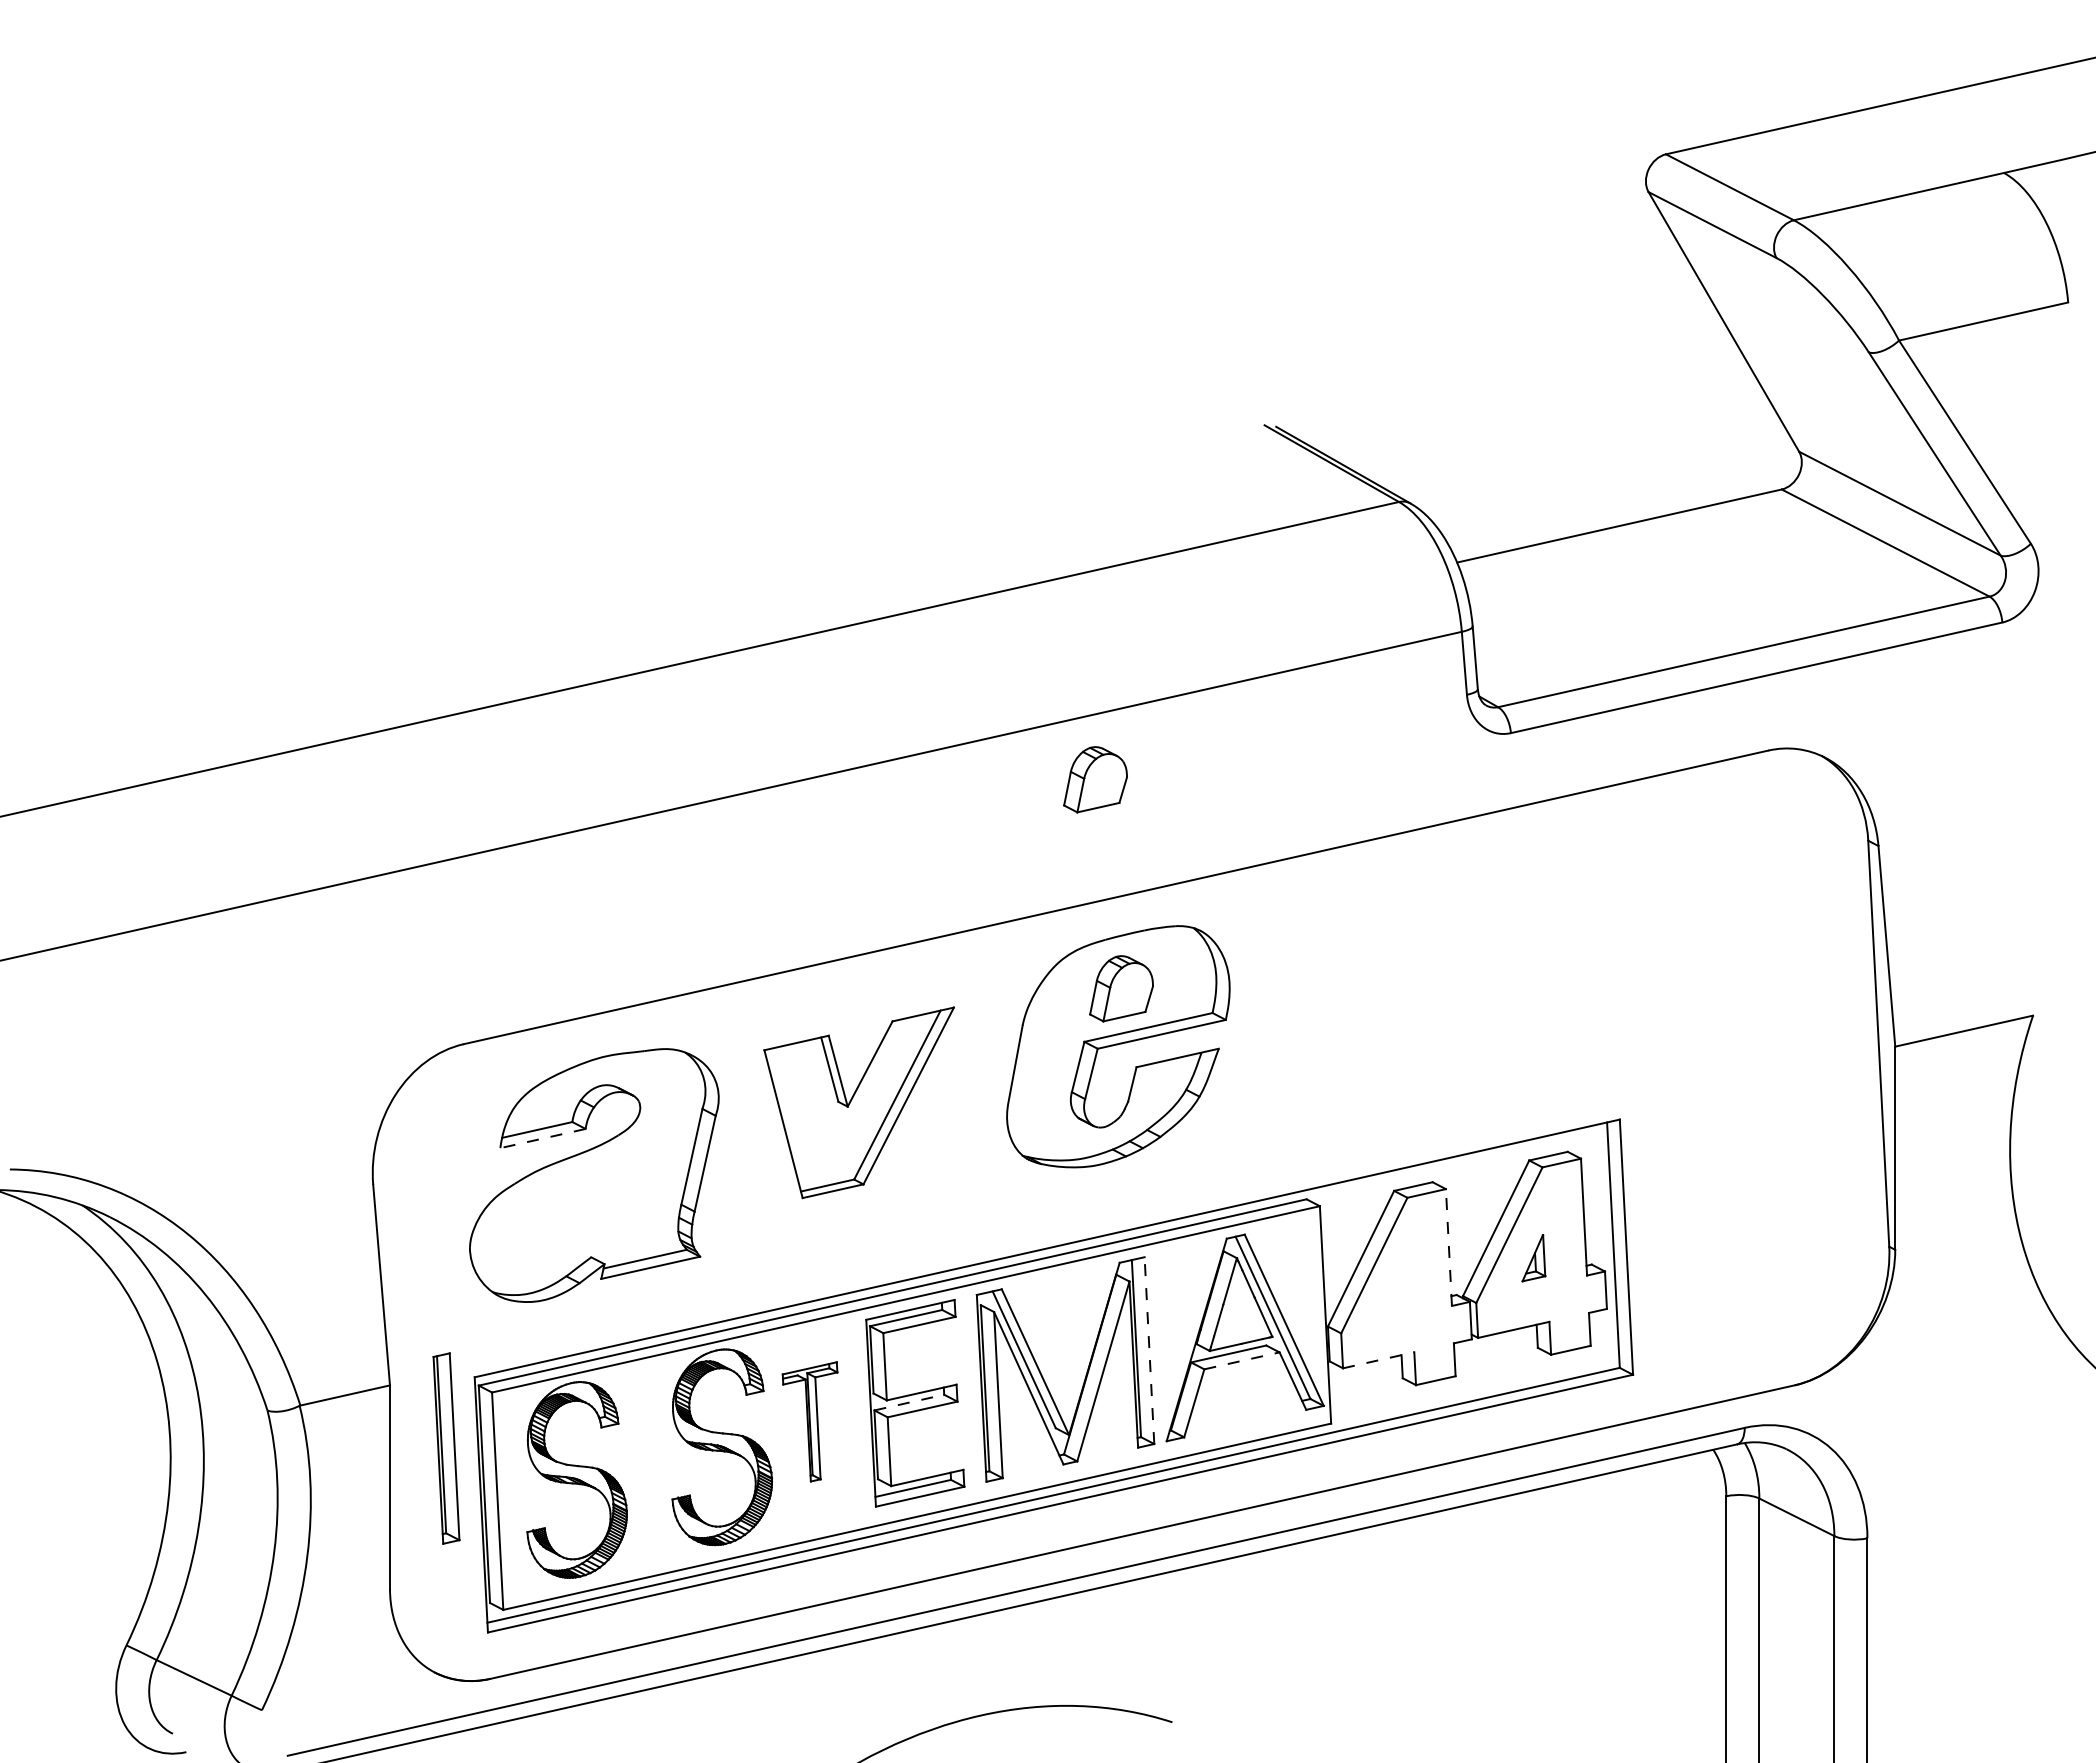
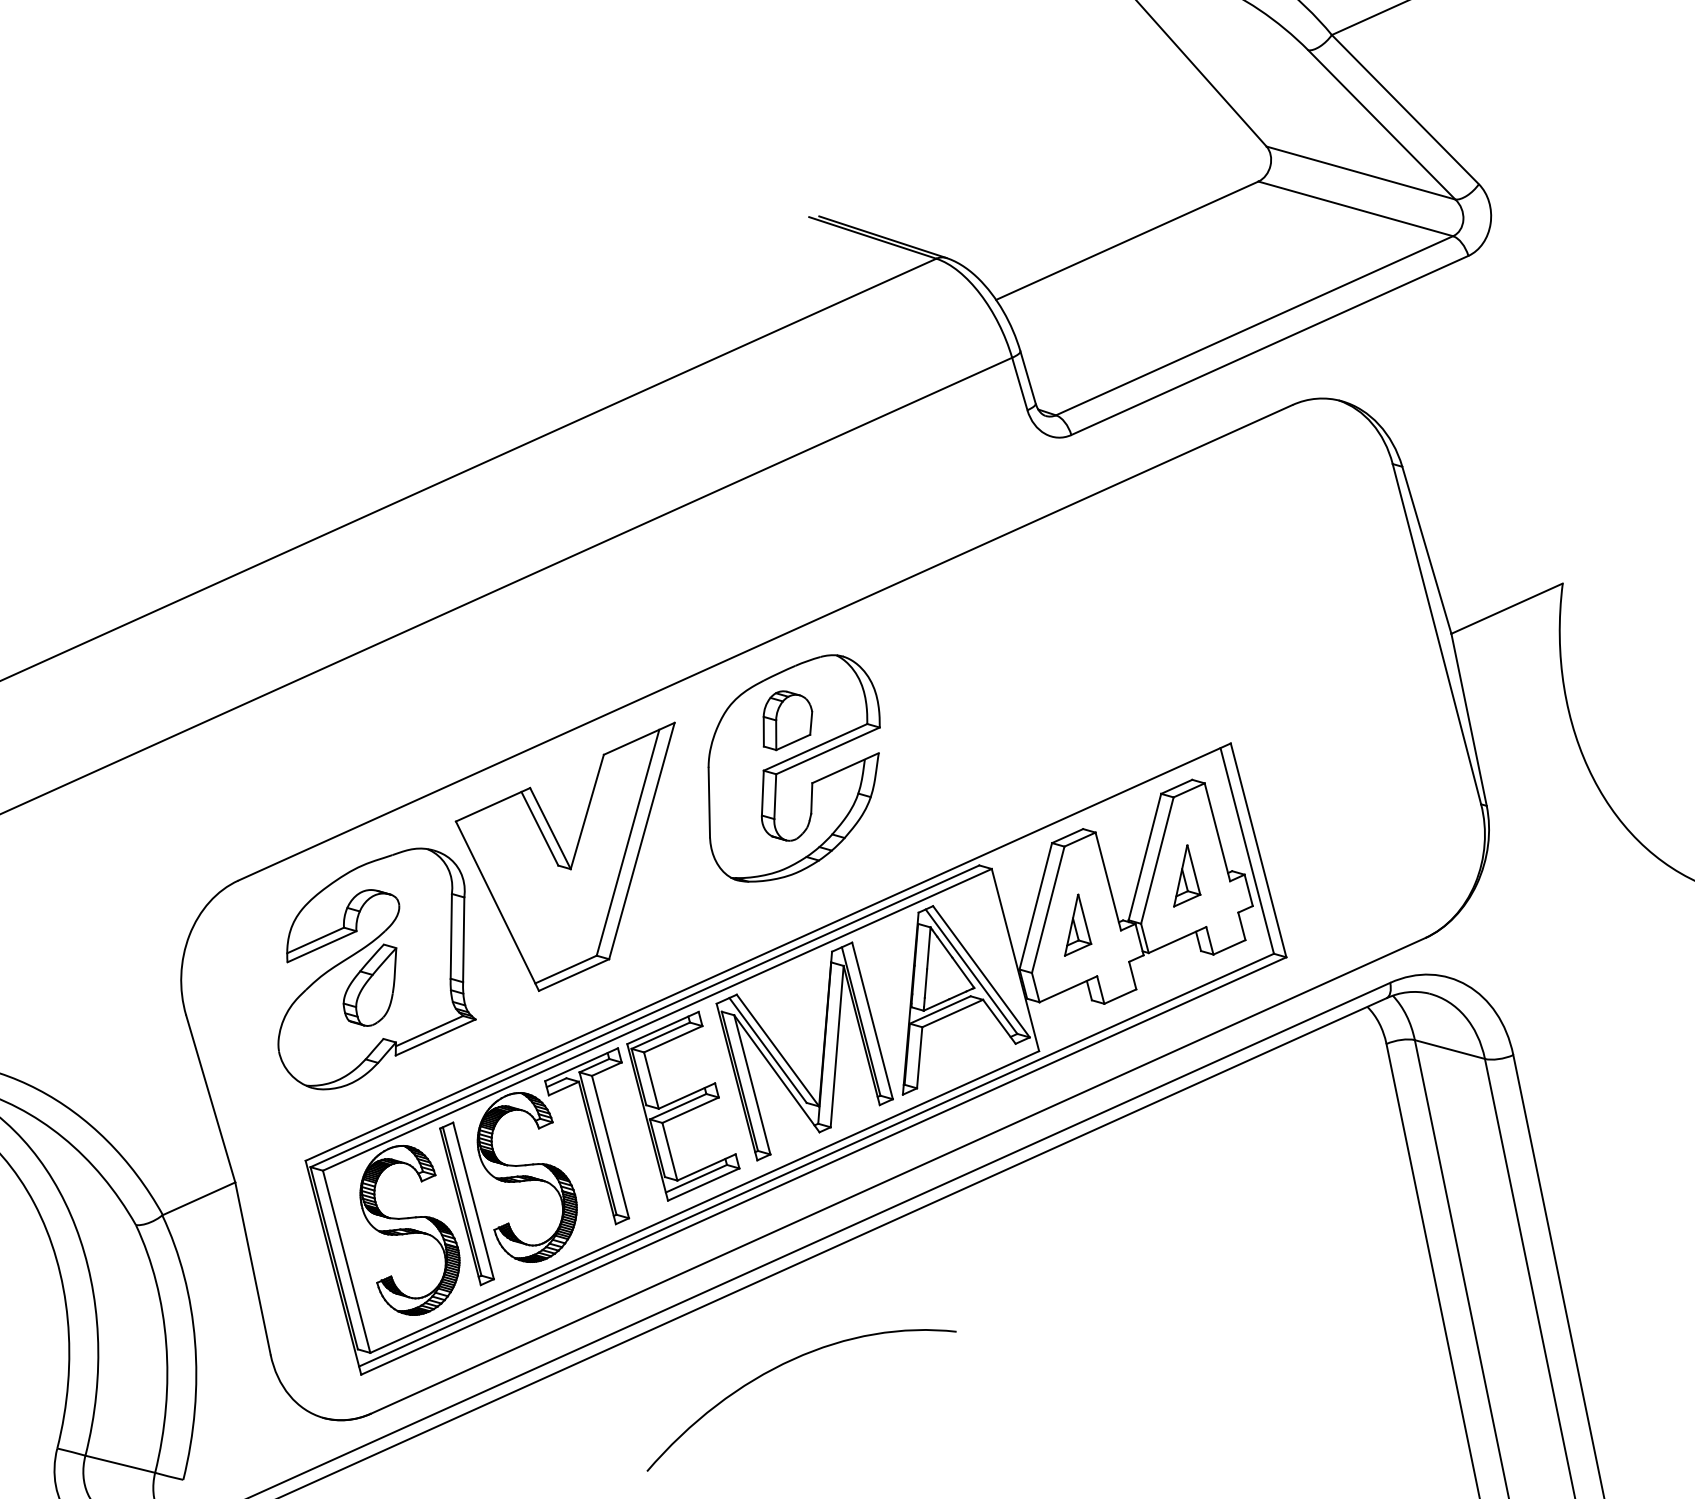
part: (1095, 779) -> (727, 546), removed
part: (858, 1102) -> (582, 861), size x1.43
line: (543, 1138) -> (322, 946), dashed -> solid
part: (589, 1194) -> (371, 986), added
line: (1448, 1247) -> (1107, 881), dashed -> solid
part: (1533, 1258) -> (1181, 876), size x1.43
part: (1398, 1288) -> (1072, 925), added
line: (1149, 1350) -> (872, 1020), dashed -> solid
line: (1241, 1360) -> (952, 1013), dashed -> solid
line: (1378, 1360) -> (1068, 989), dashed -> solid
line: (909, 1402) -> (678, 1106), dashed -> solid
part: (809, 1421) -> (596, 1140), size x1.67
part: (446, 1448) -> (466, 1203), moved

